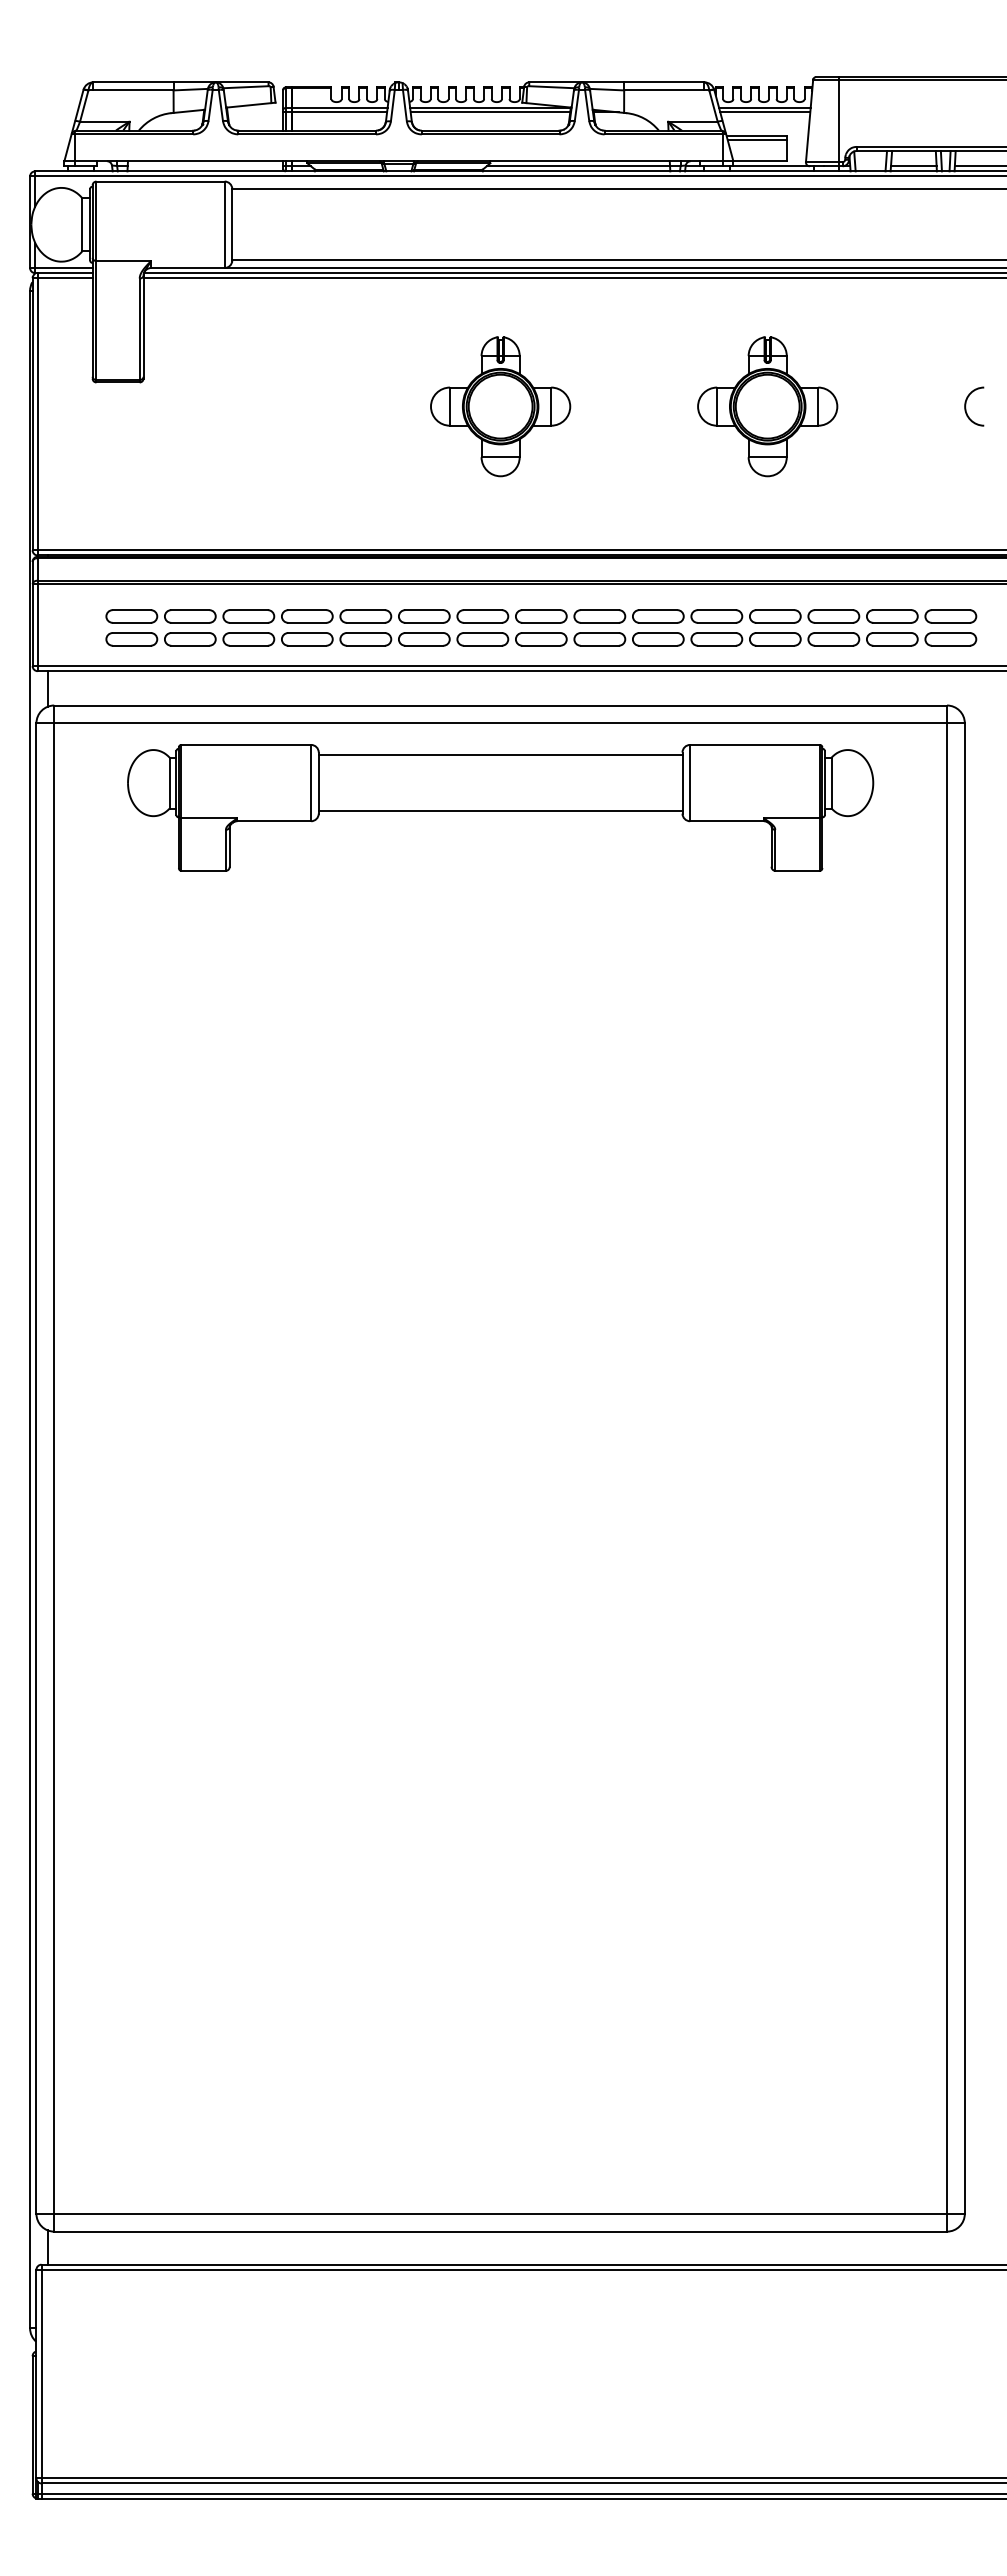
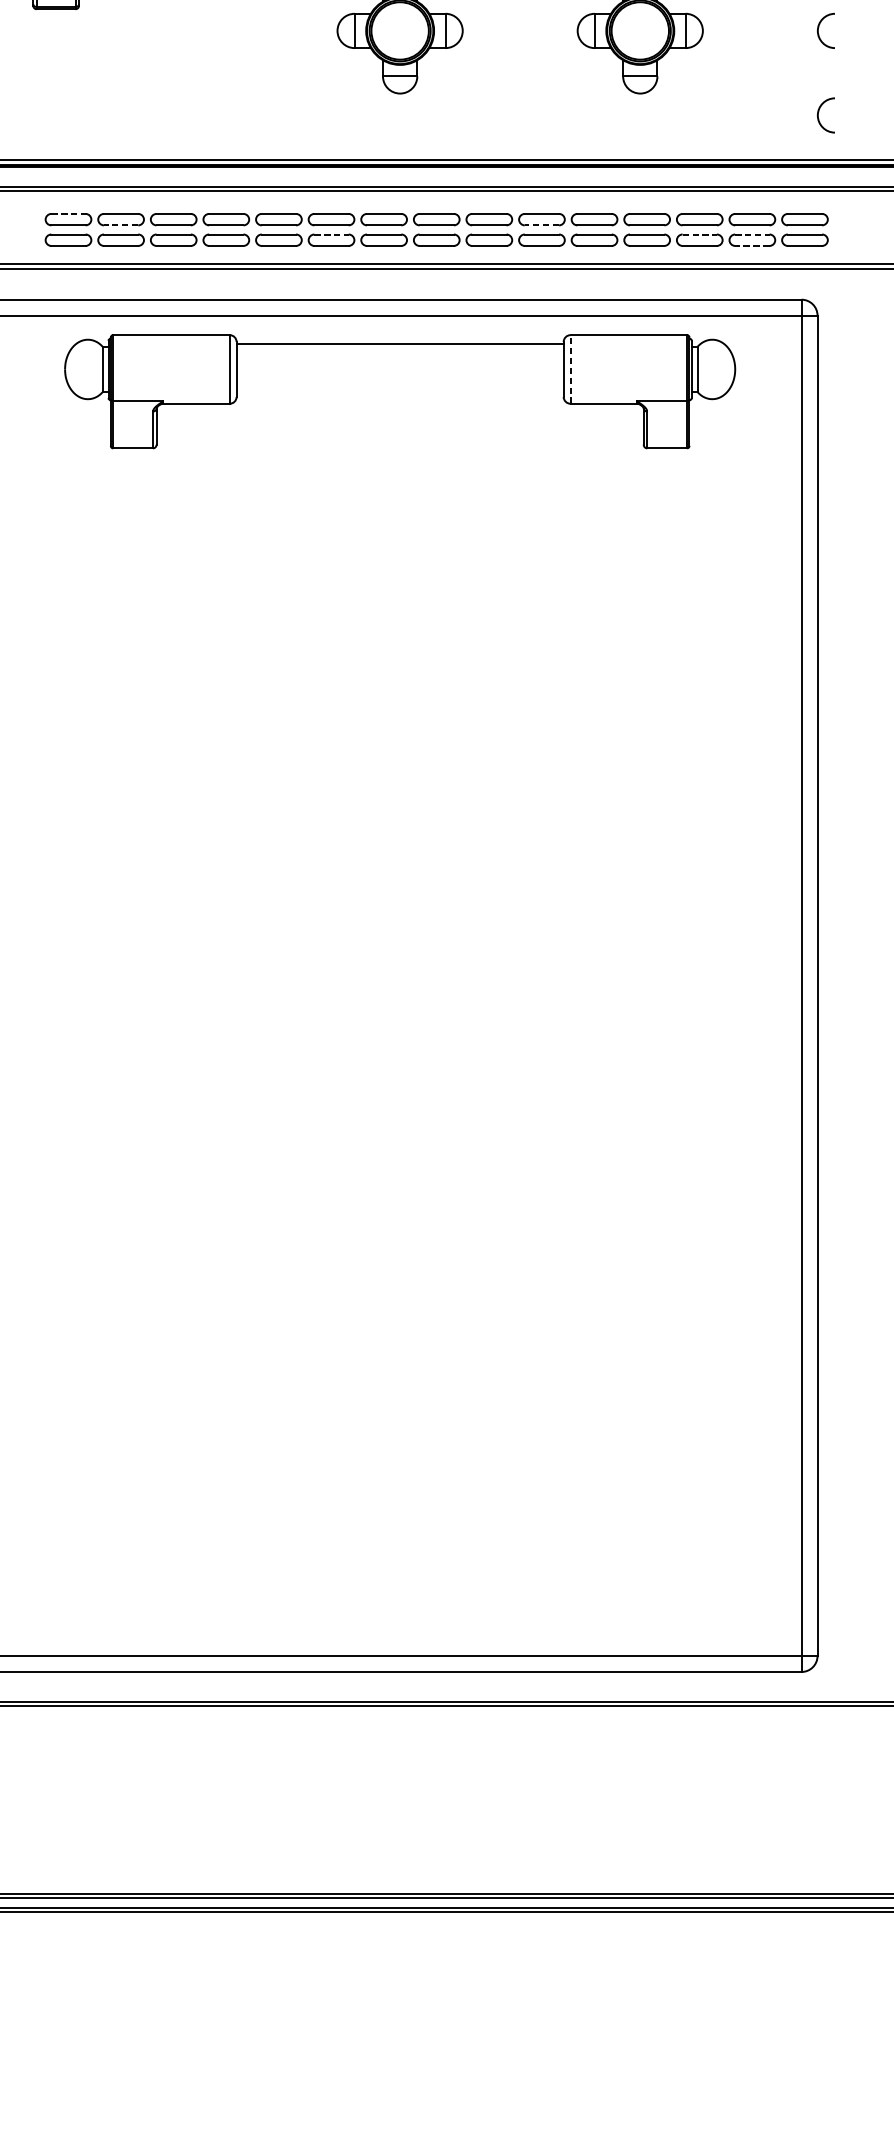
arc: (966, 500) -> (819, 115), added
line: (132, 610) -> (69, 214), solid -> dashed
line: (189, 622) -> (120, 225), solid -> dashed
line: (657, 622) -> (541, 225), solid -> dashed
line: (424, 633) -> (331, 234), solid -> dashed
line: (834, 633) -> (700, 234), solid -> dashed
line: (892, 633) -> (752, 234), solid -> dashed
line: (891, 645) -> (751, 245), solid -> dashed
line: (690, 782) -> (570, 368), solid -> dashed
line: (500, 811) -> (400, 394), removed

